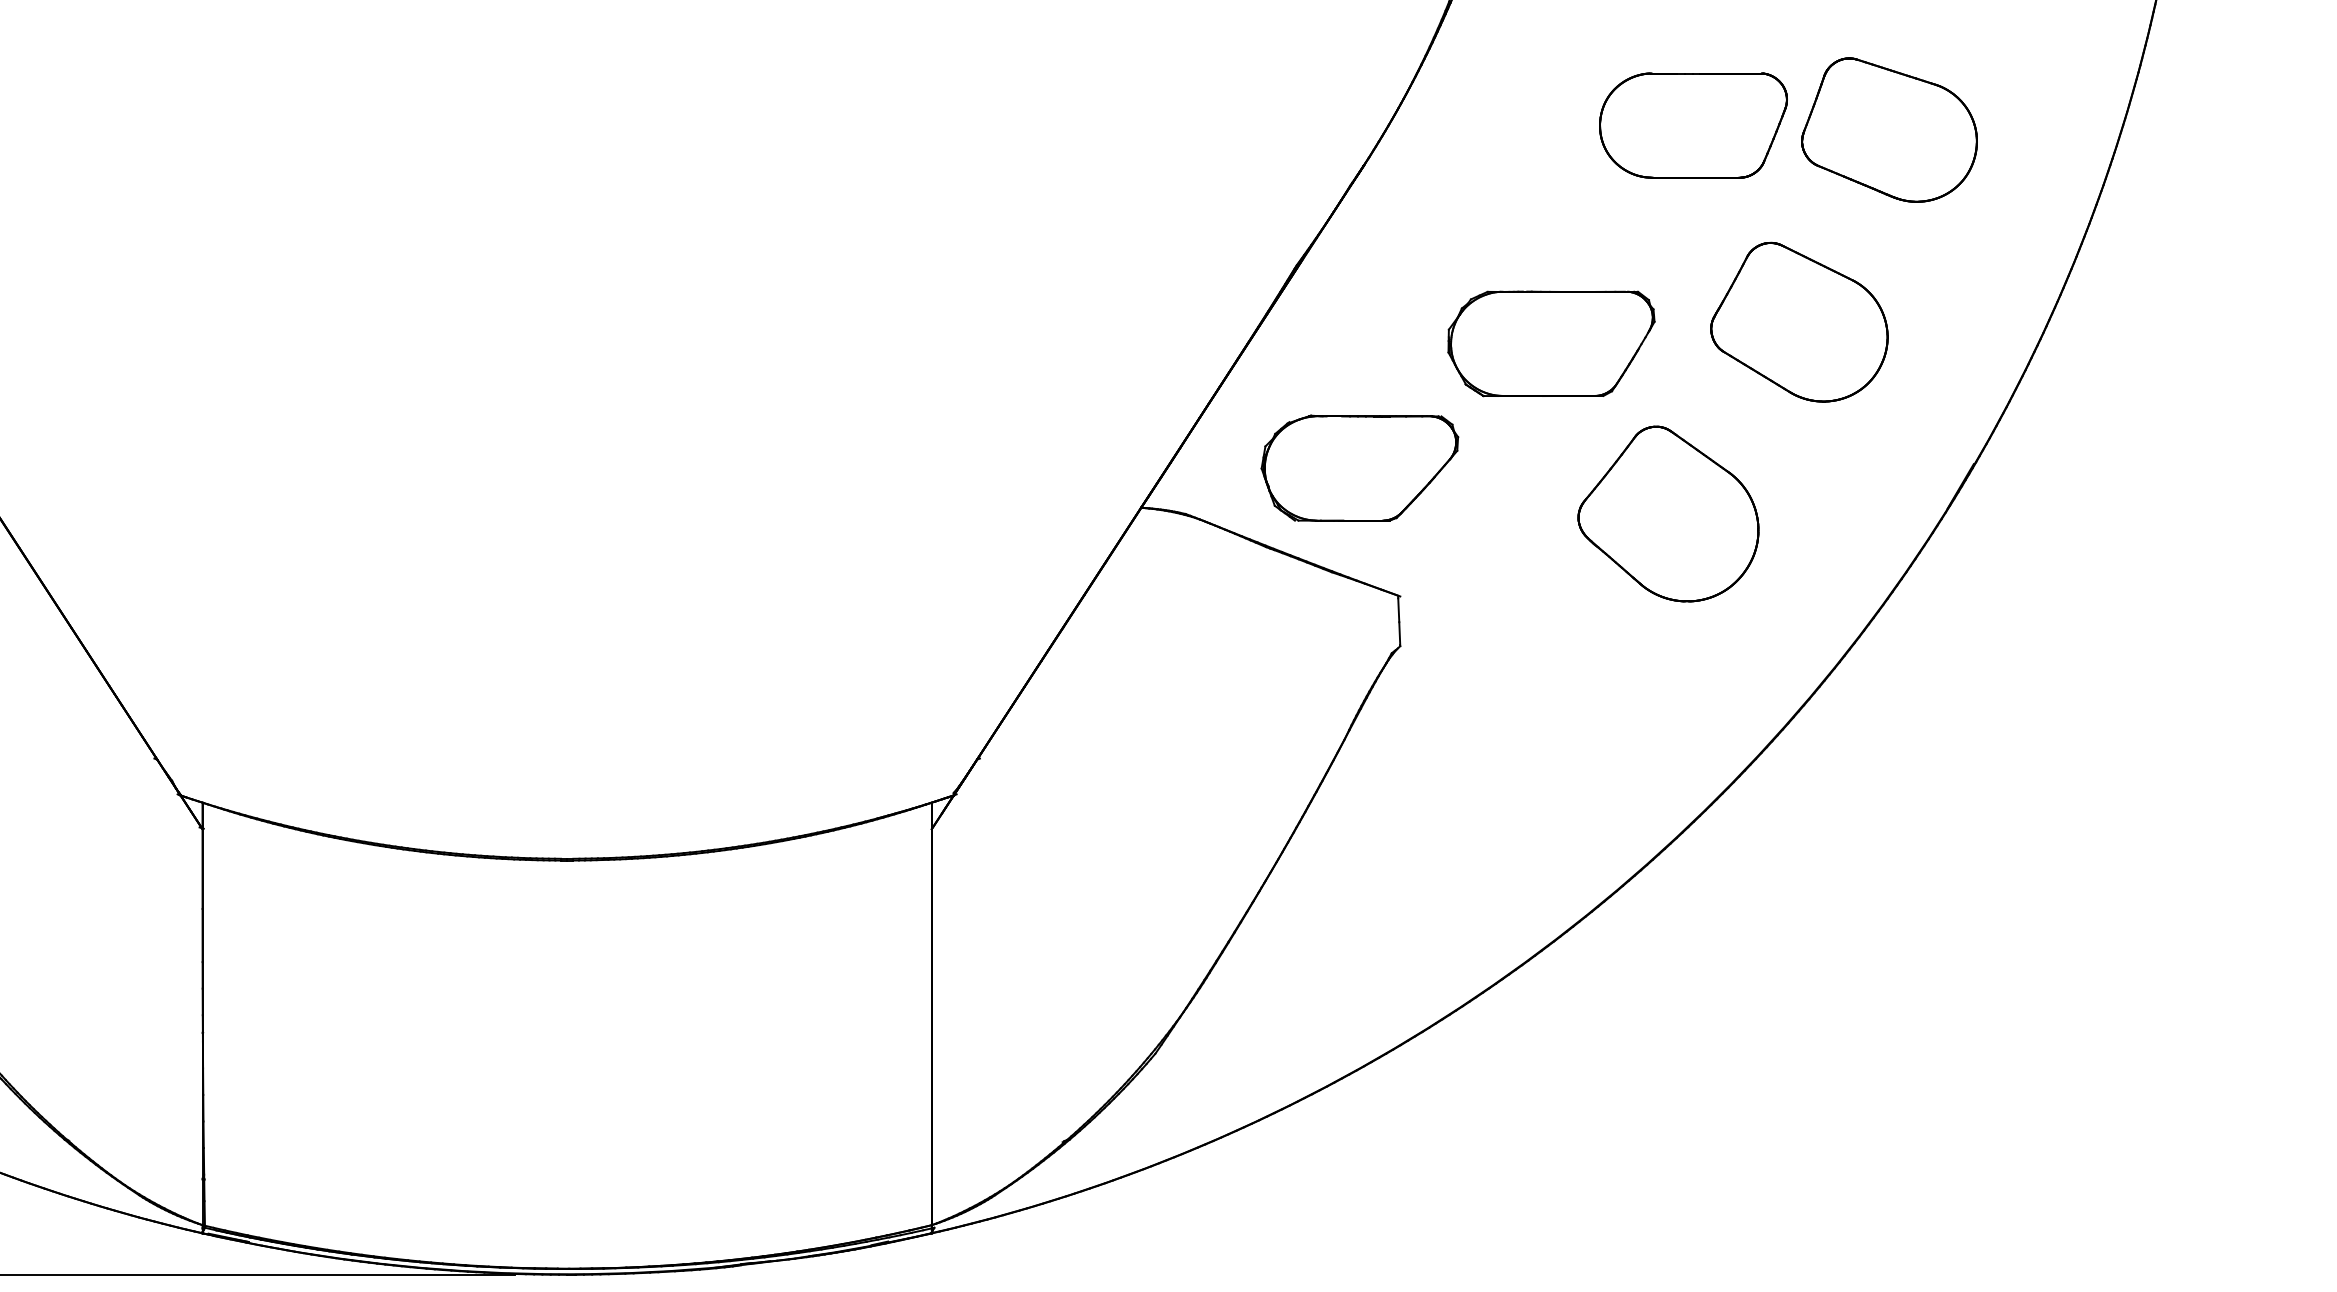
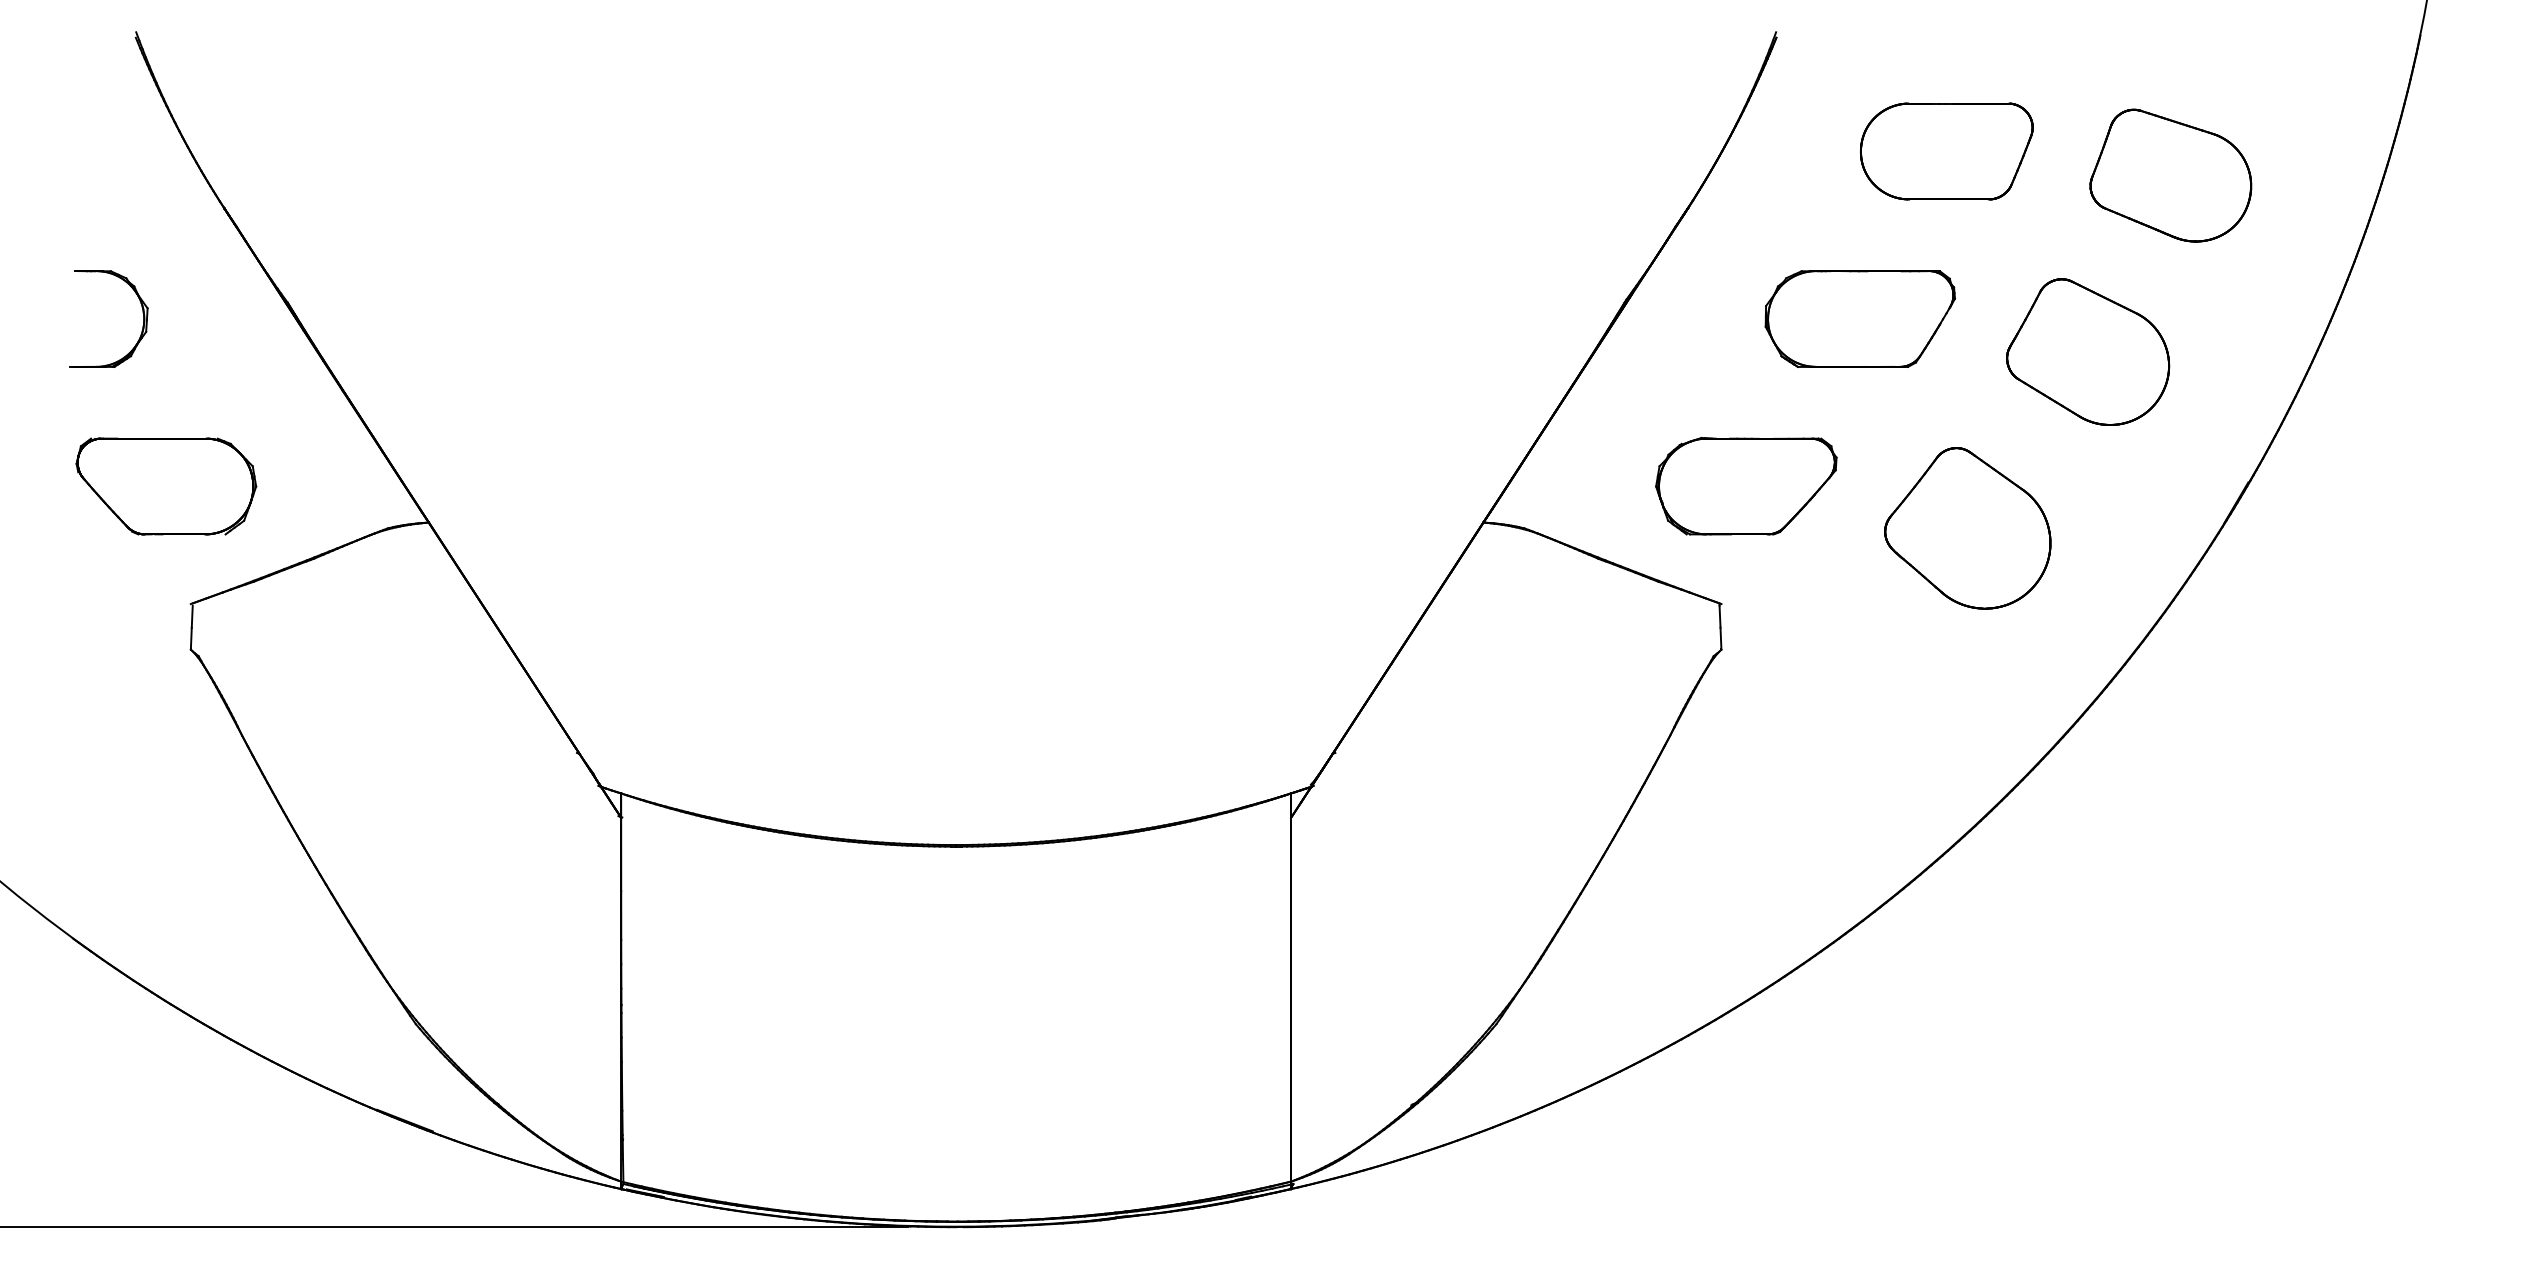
part: (1693, 125) -> (1946, 151), moved
part: (1551, 343) -> (1860, 318), moved
part: (1360, 468) -> (1746, 486), moved

